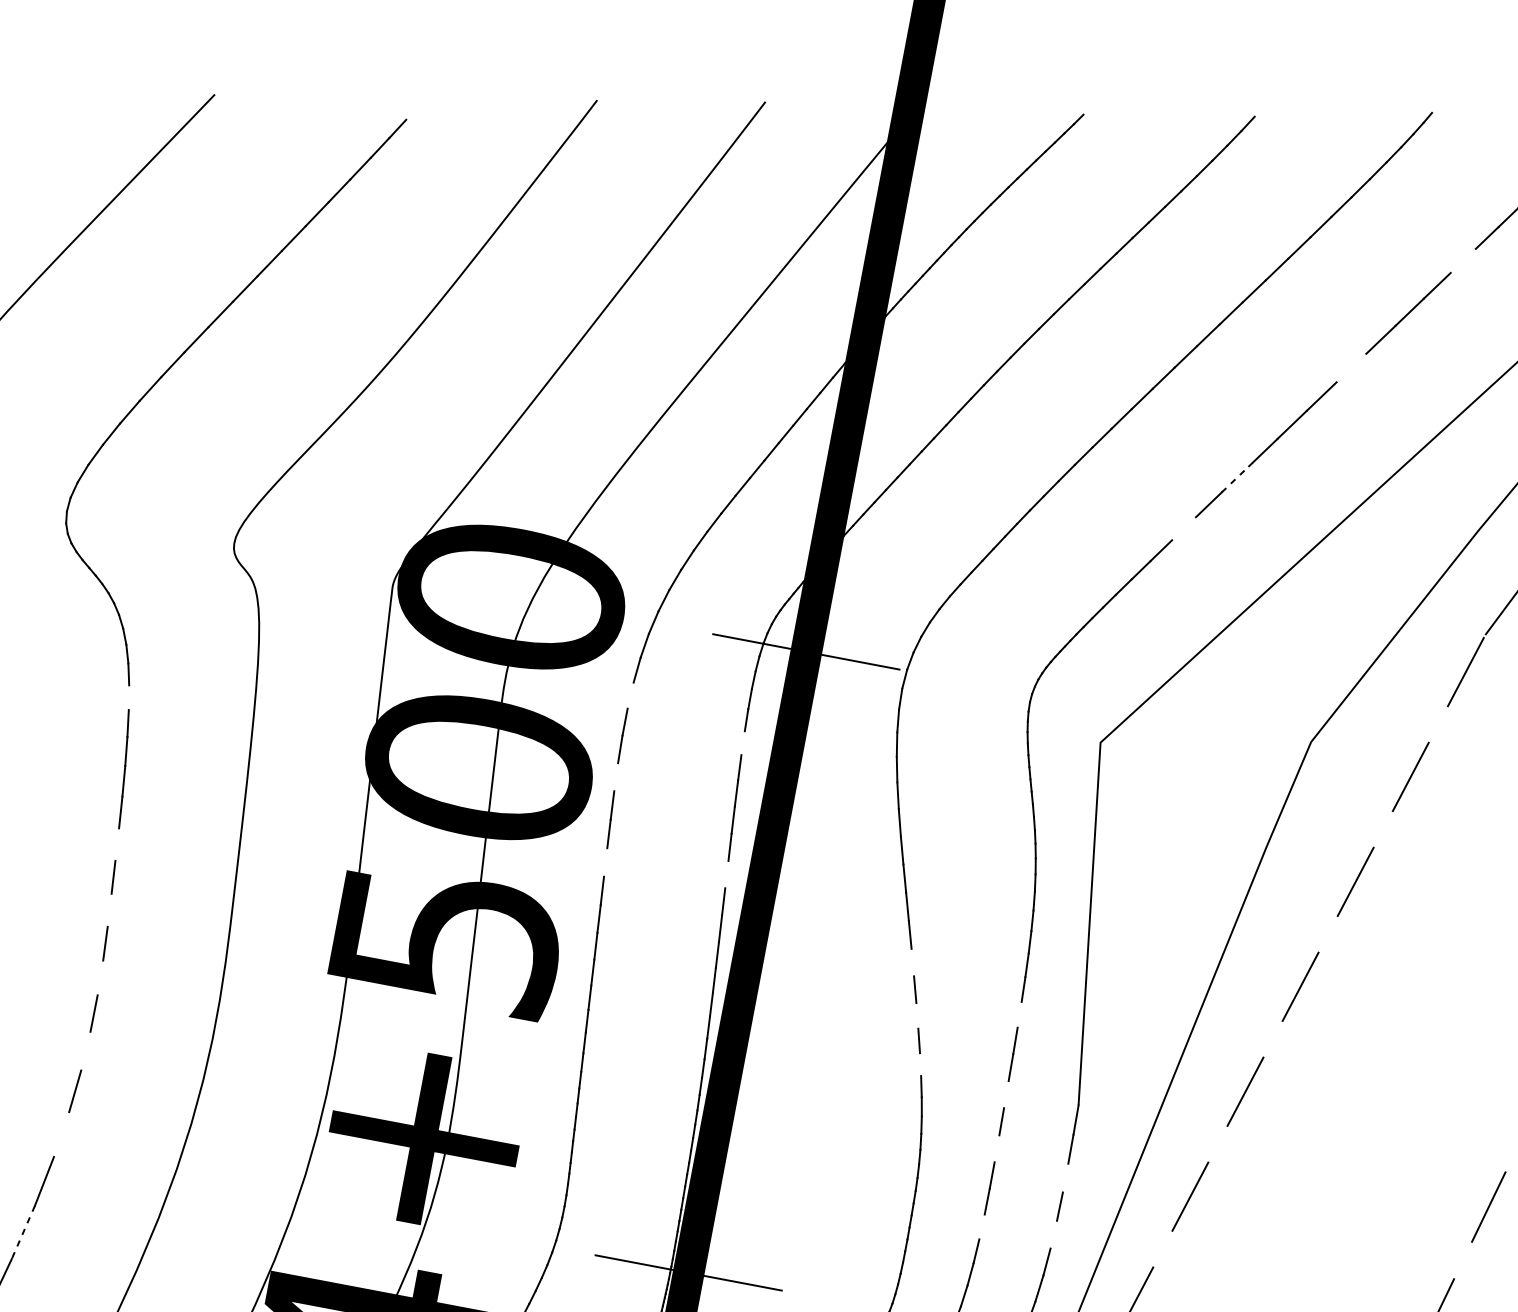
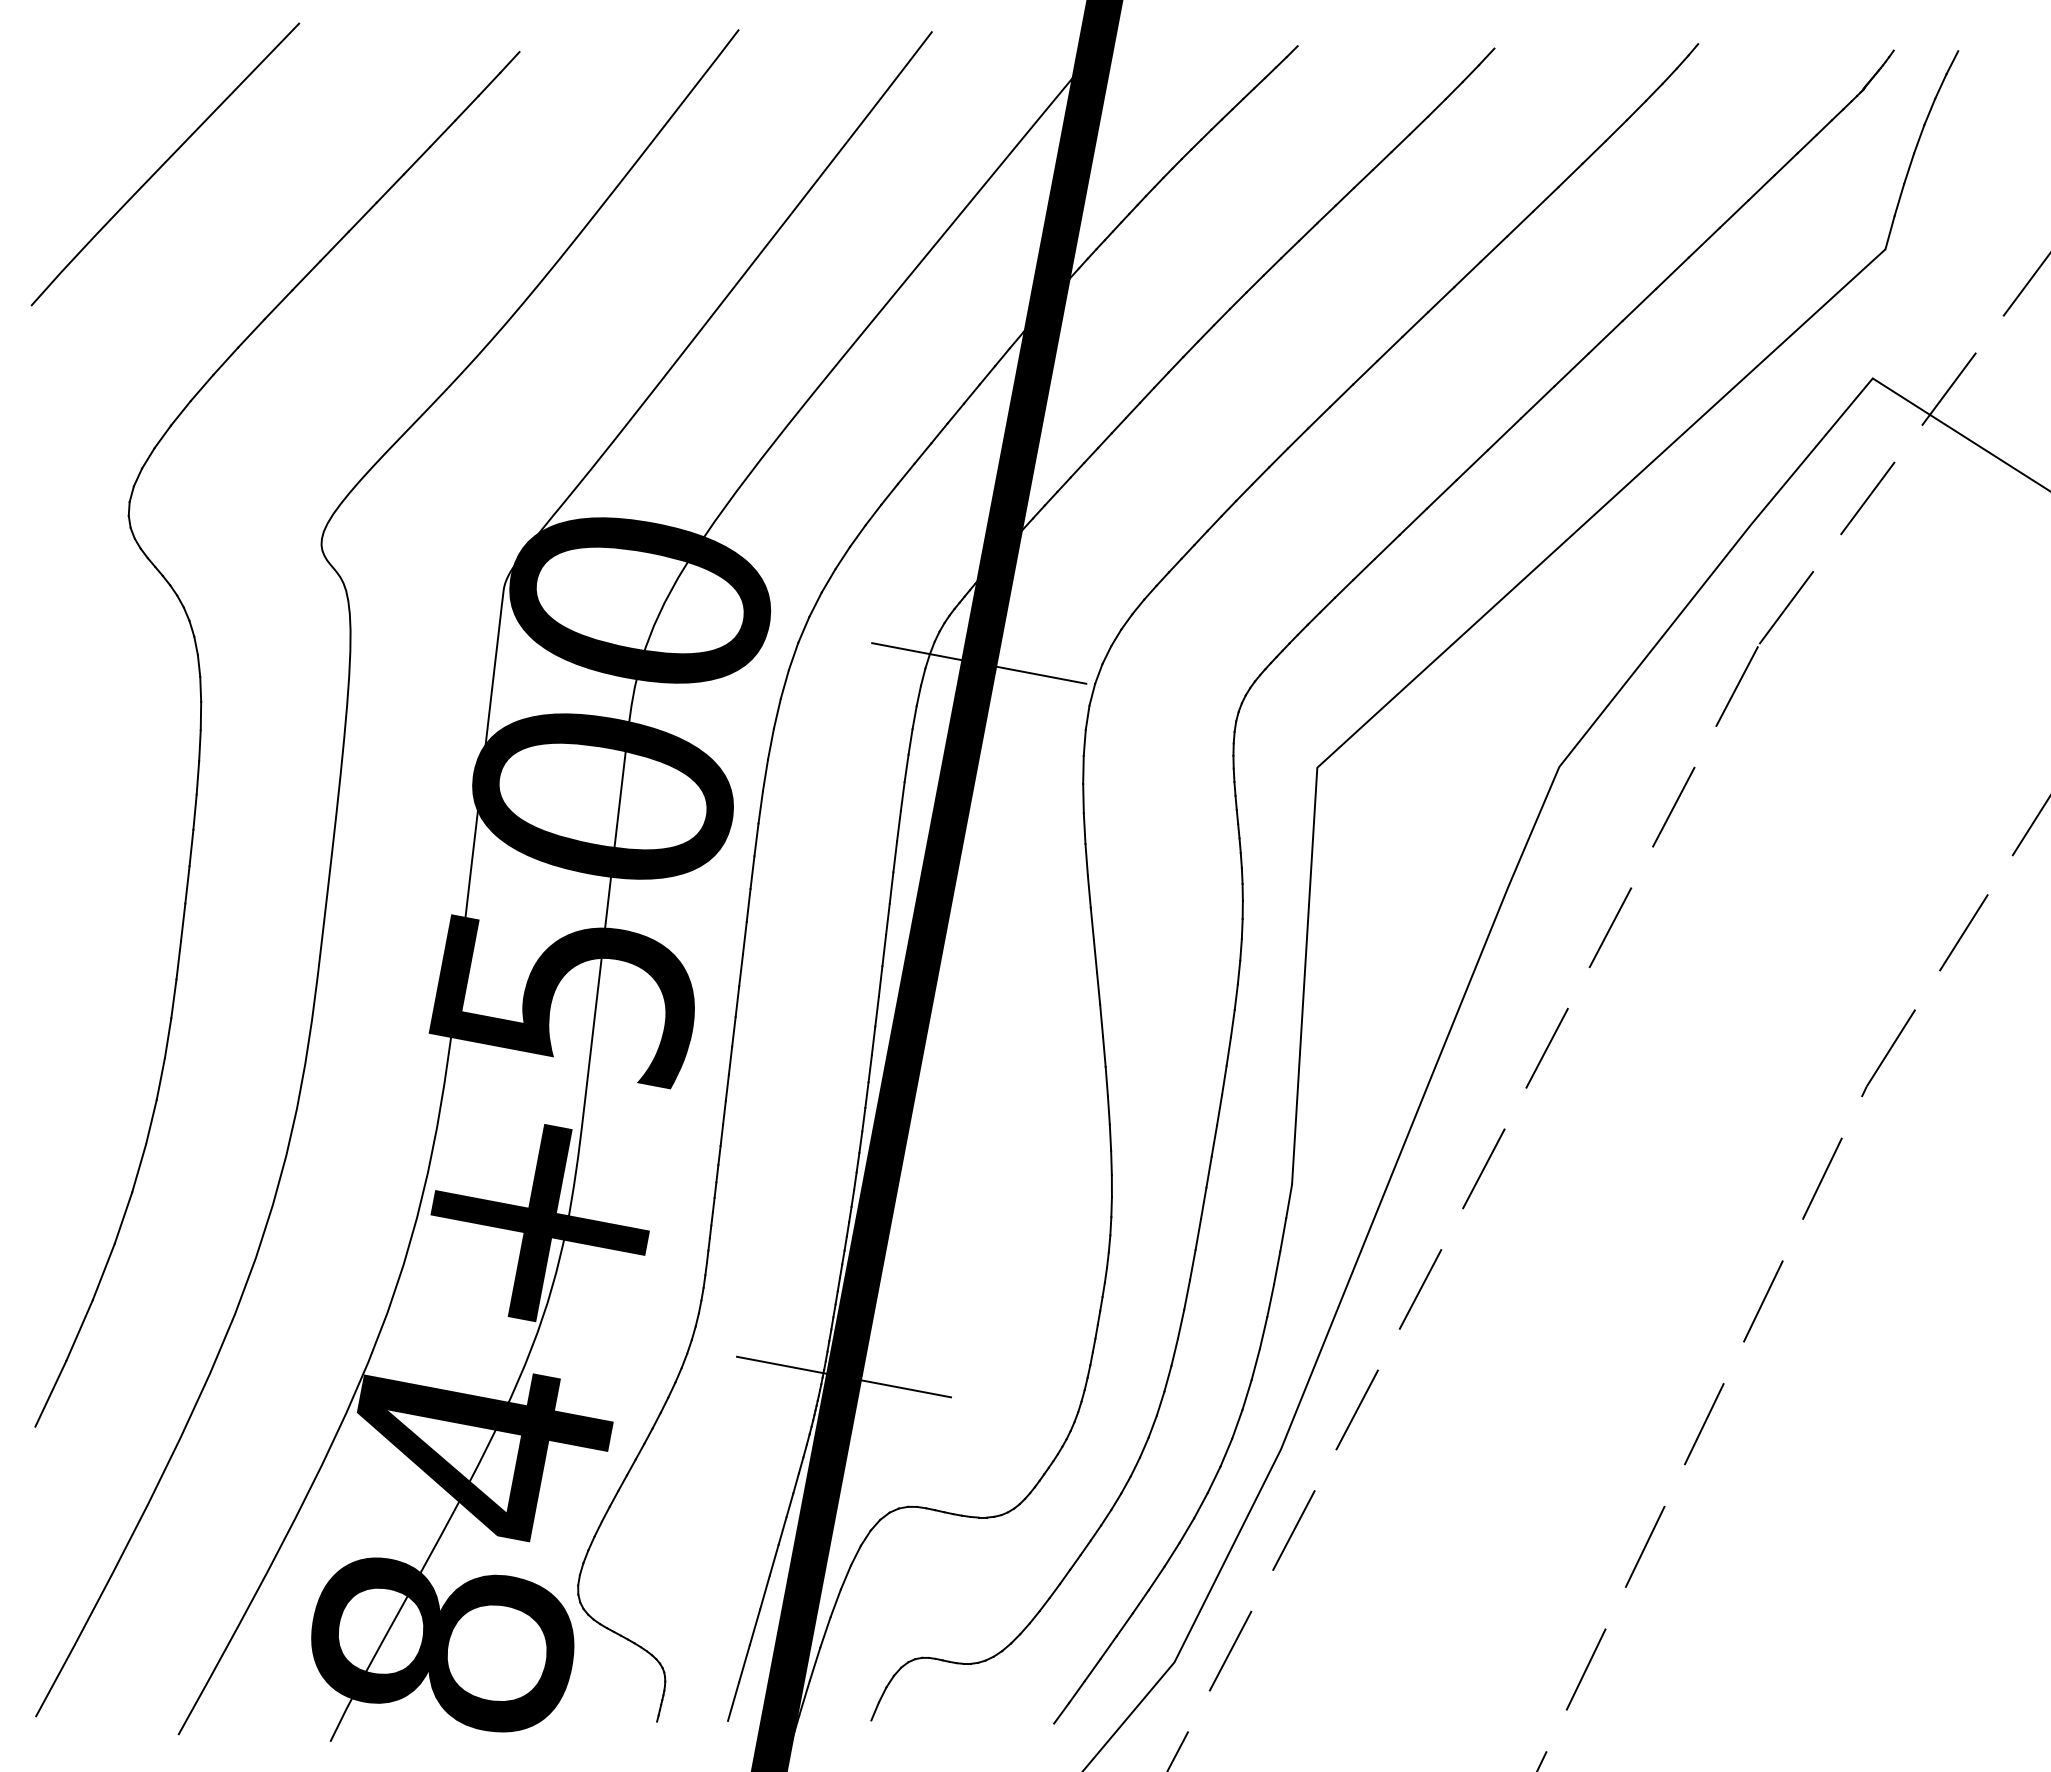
line: (1462, 261) -> (1733, 214), added
line: (1351, 367) -> (1605, 336), added
line: (1235, 479) -> (1472, 465), dashed -> solid
line: (1183, 528) -> (1412, 521), added
line: (629, 695) -> (776, 713), added
line: (128, 697) -> (200, 715), added
line: (743, 743) -> (906, 768), added
line: (615, 777) -> (760, 807), added
line: (117, 844) -> (187, 884), added
line: (605, 862) -> (748, 905), added
line: (726, 874) -> (887, 919), added
line: (109, 910) -> (178, 960), added
line: (912, 962) -> (1101, 1020), added
line: (99, 978) -> (167, 1038), added
line: (1019, 1014) -> (1224, 1080), added
line: (917, 1015) -> (1106, 1081), added
line: (85, 1050) -> (151, 1121), added
line: (920, 1064) -> (1110, 1137), added
line: (1005, 1094) -> (1208, 1171), added
line: (61, 1134) -> (123, 1217), added
line: (997, 1148) -> (1198, 1233), added
line: (1065, 1177) -> (1277, 1267), added
line: (982, 1226) -> (1181, 1323), added
line: (23, 1232) -> (79, 1330), dashed -> solid
line: (1053, 1235) -> (1263, 1333), added

